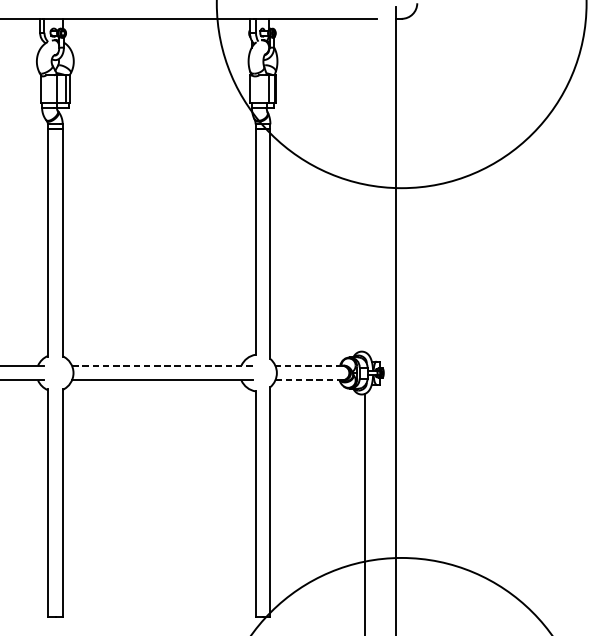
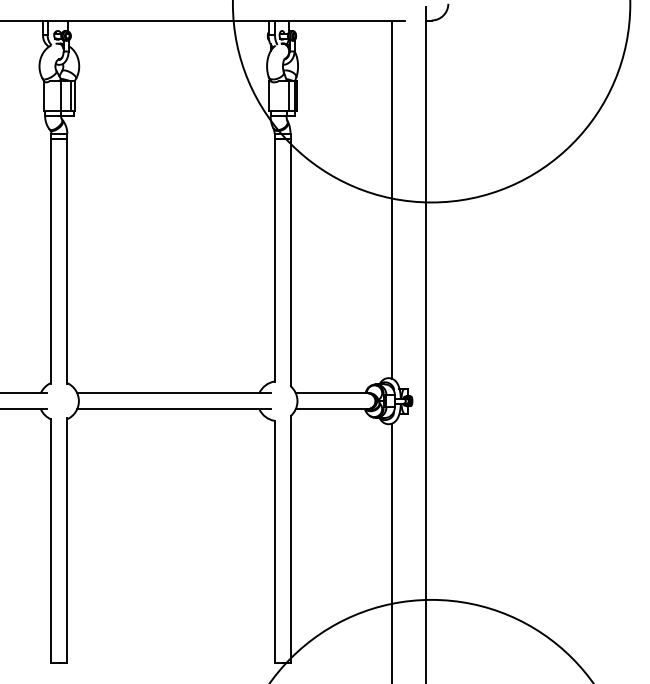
line: (365, 185) -> (392, 199), added
line: (161, 365) -> (173, 393), dashed -> solid
line: (308, 365) -> (331, 393), dashed -> solid
line: (309, 380) -> (332, 409), dashed -> solid

